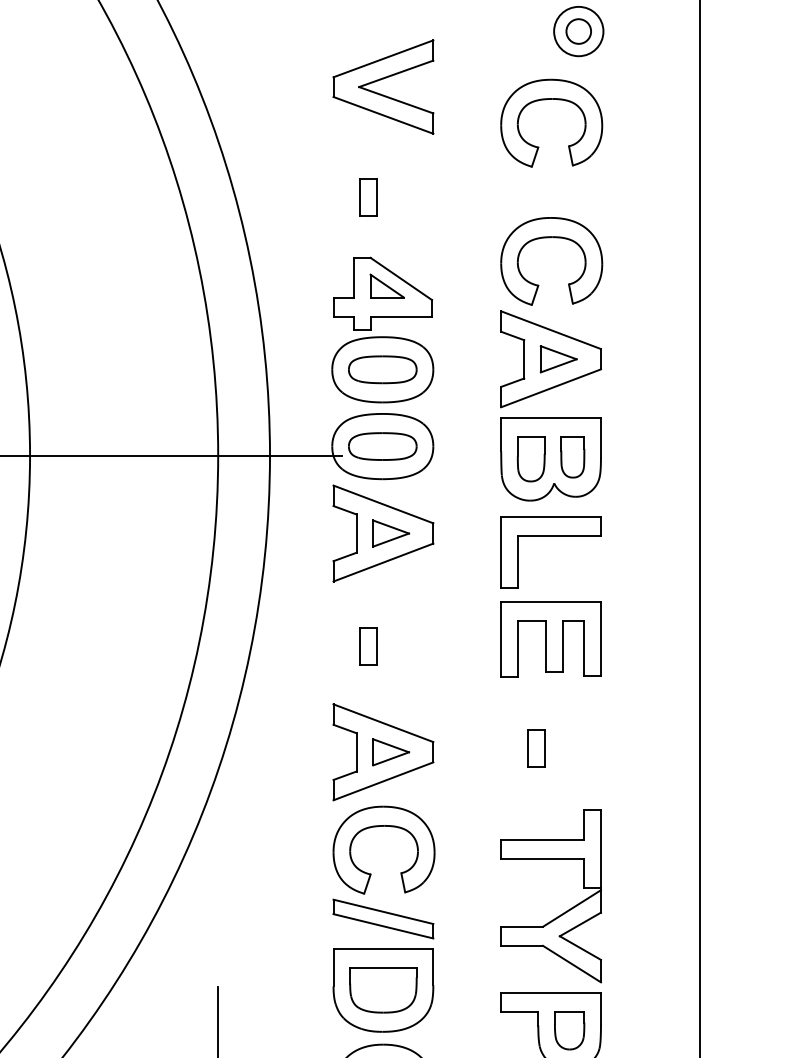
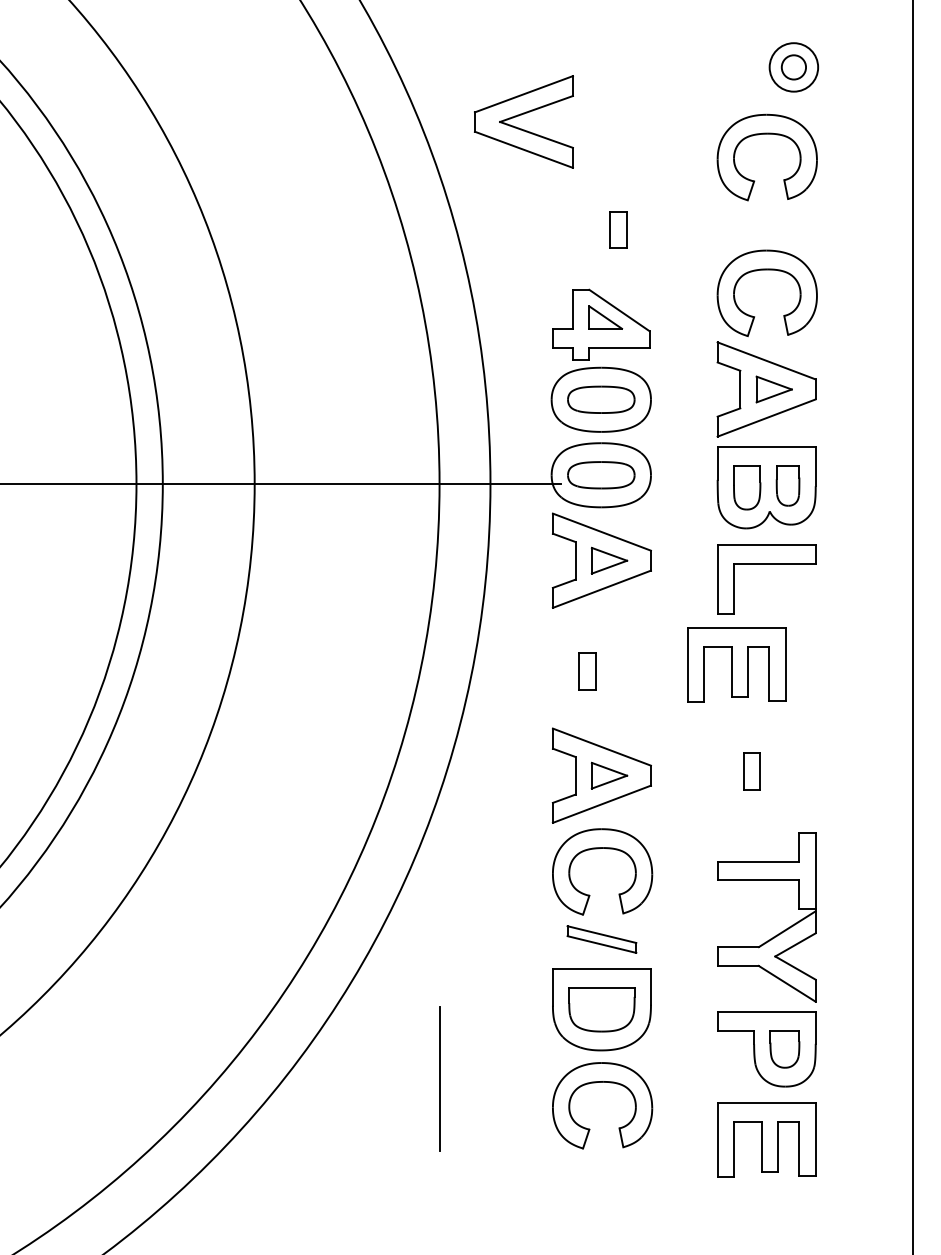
part: (380, 80) -> (521, 115), moved
part: (368, 196) -> (618, 229), moved
part: (550, 639) -> (736, 664), moved
part: (382, 918) -> (601, 939), size x0.7

